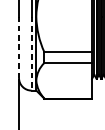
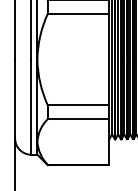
line: (19, 46) -> (15, 98), dashed -> solid
line: (31, 53) -> (31, 107), dashed -> solid

